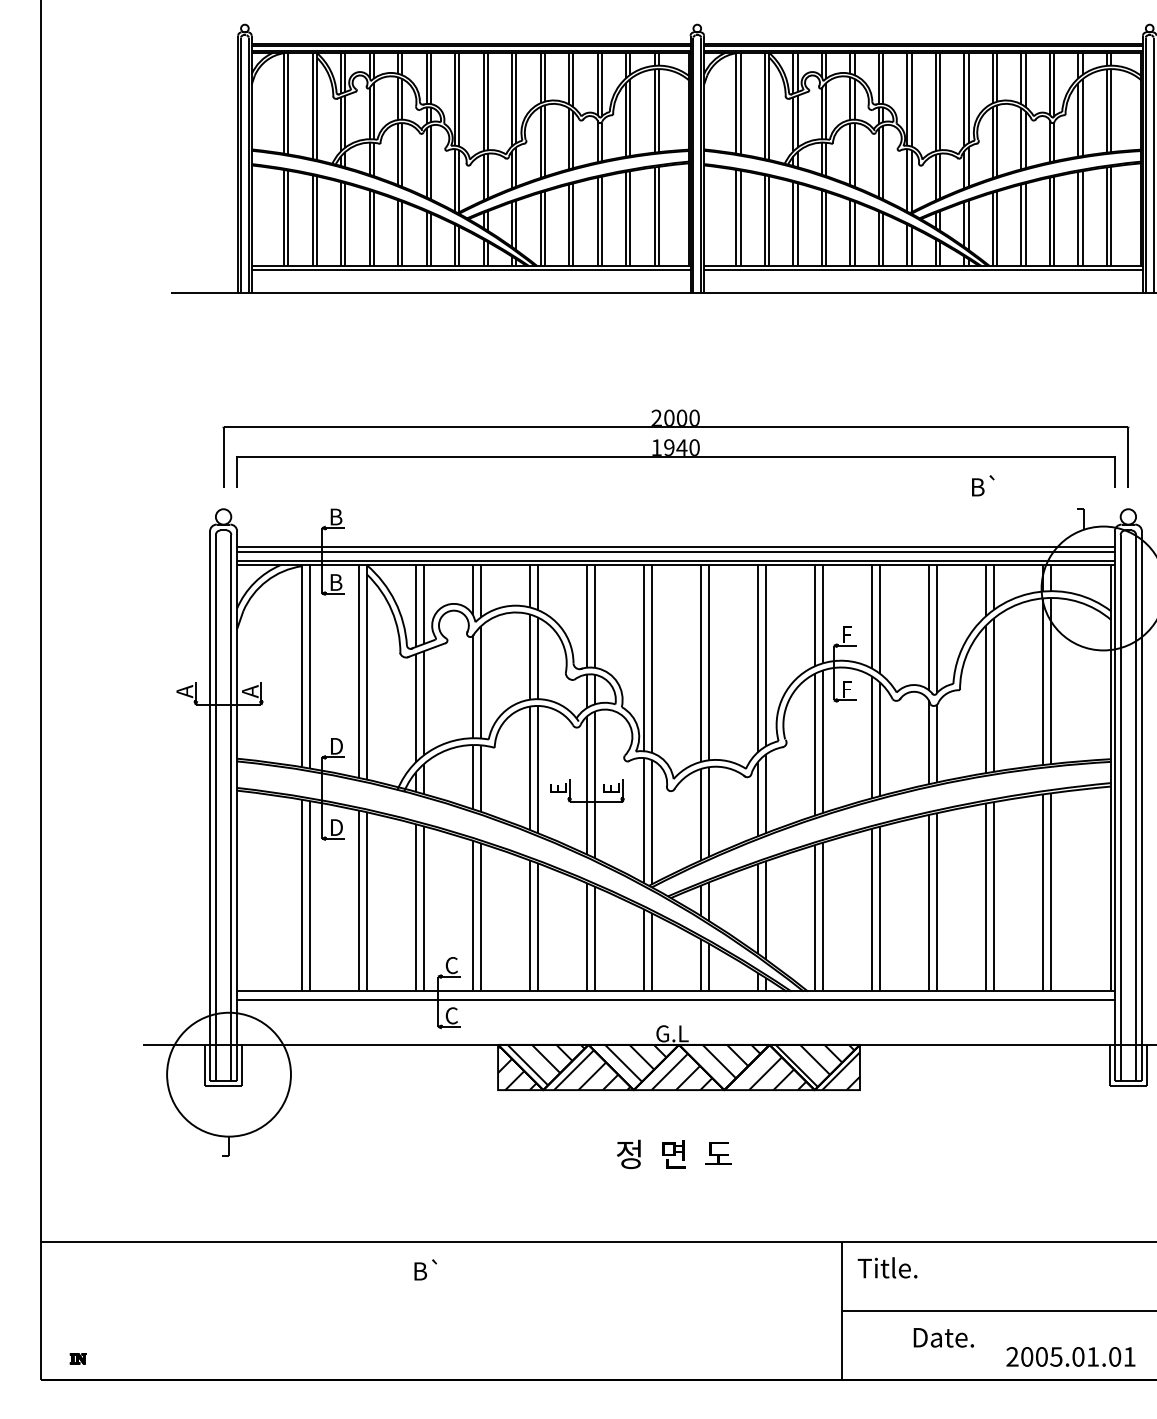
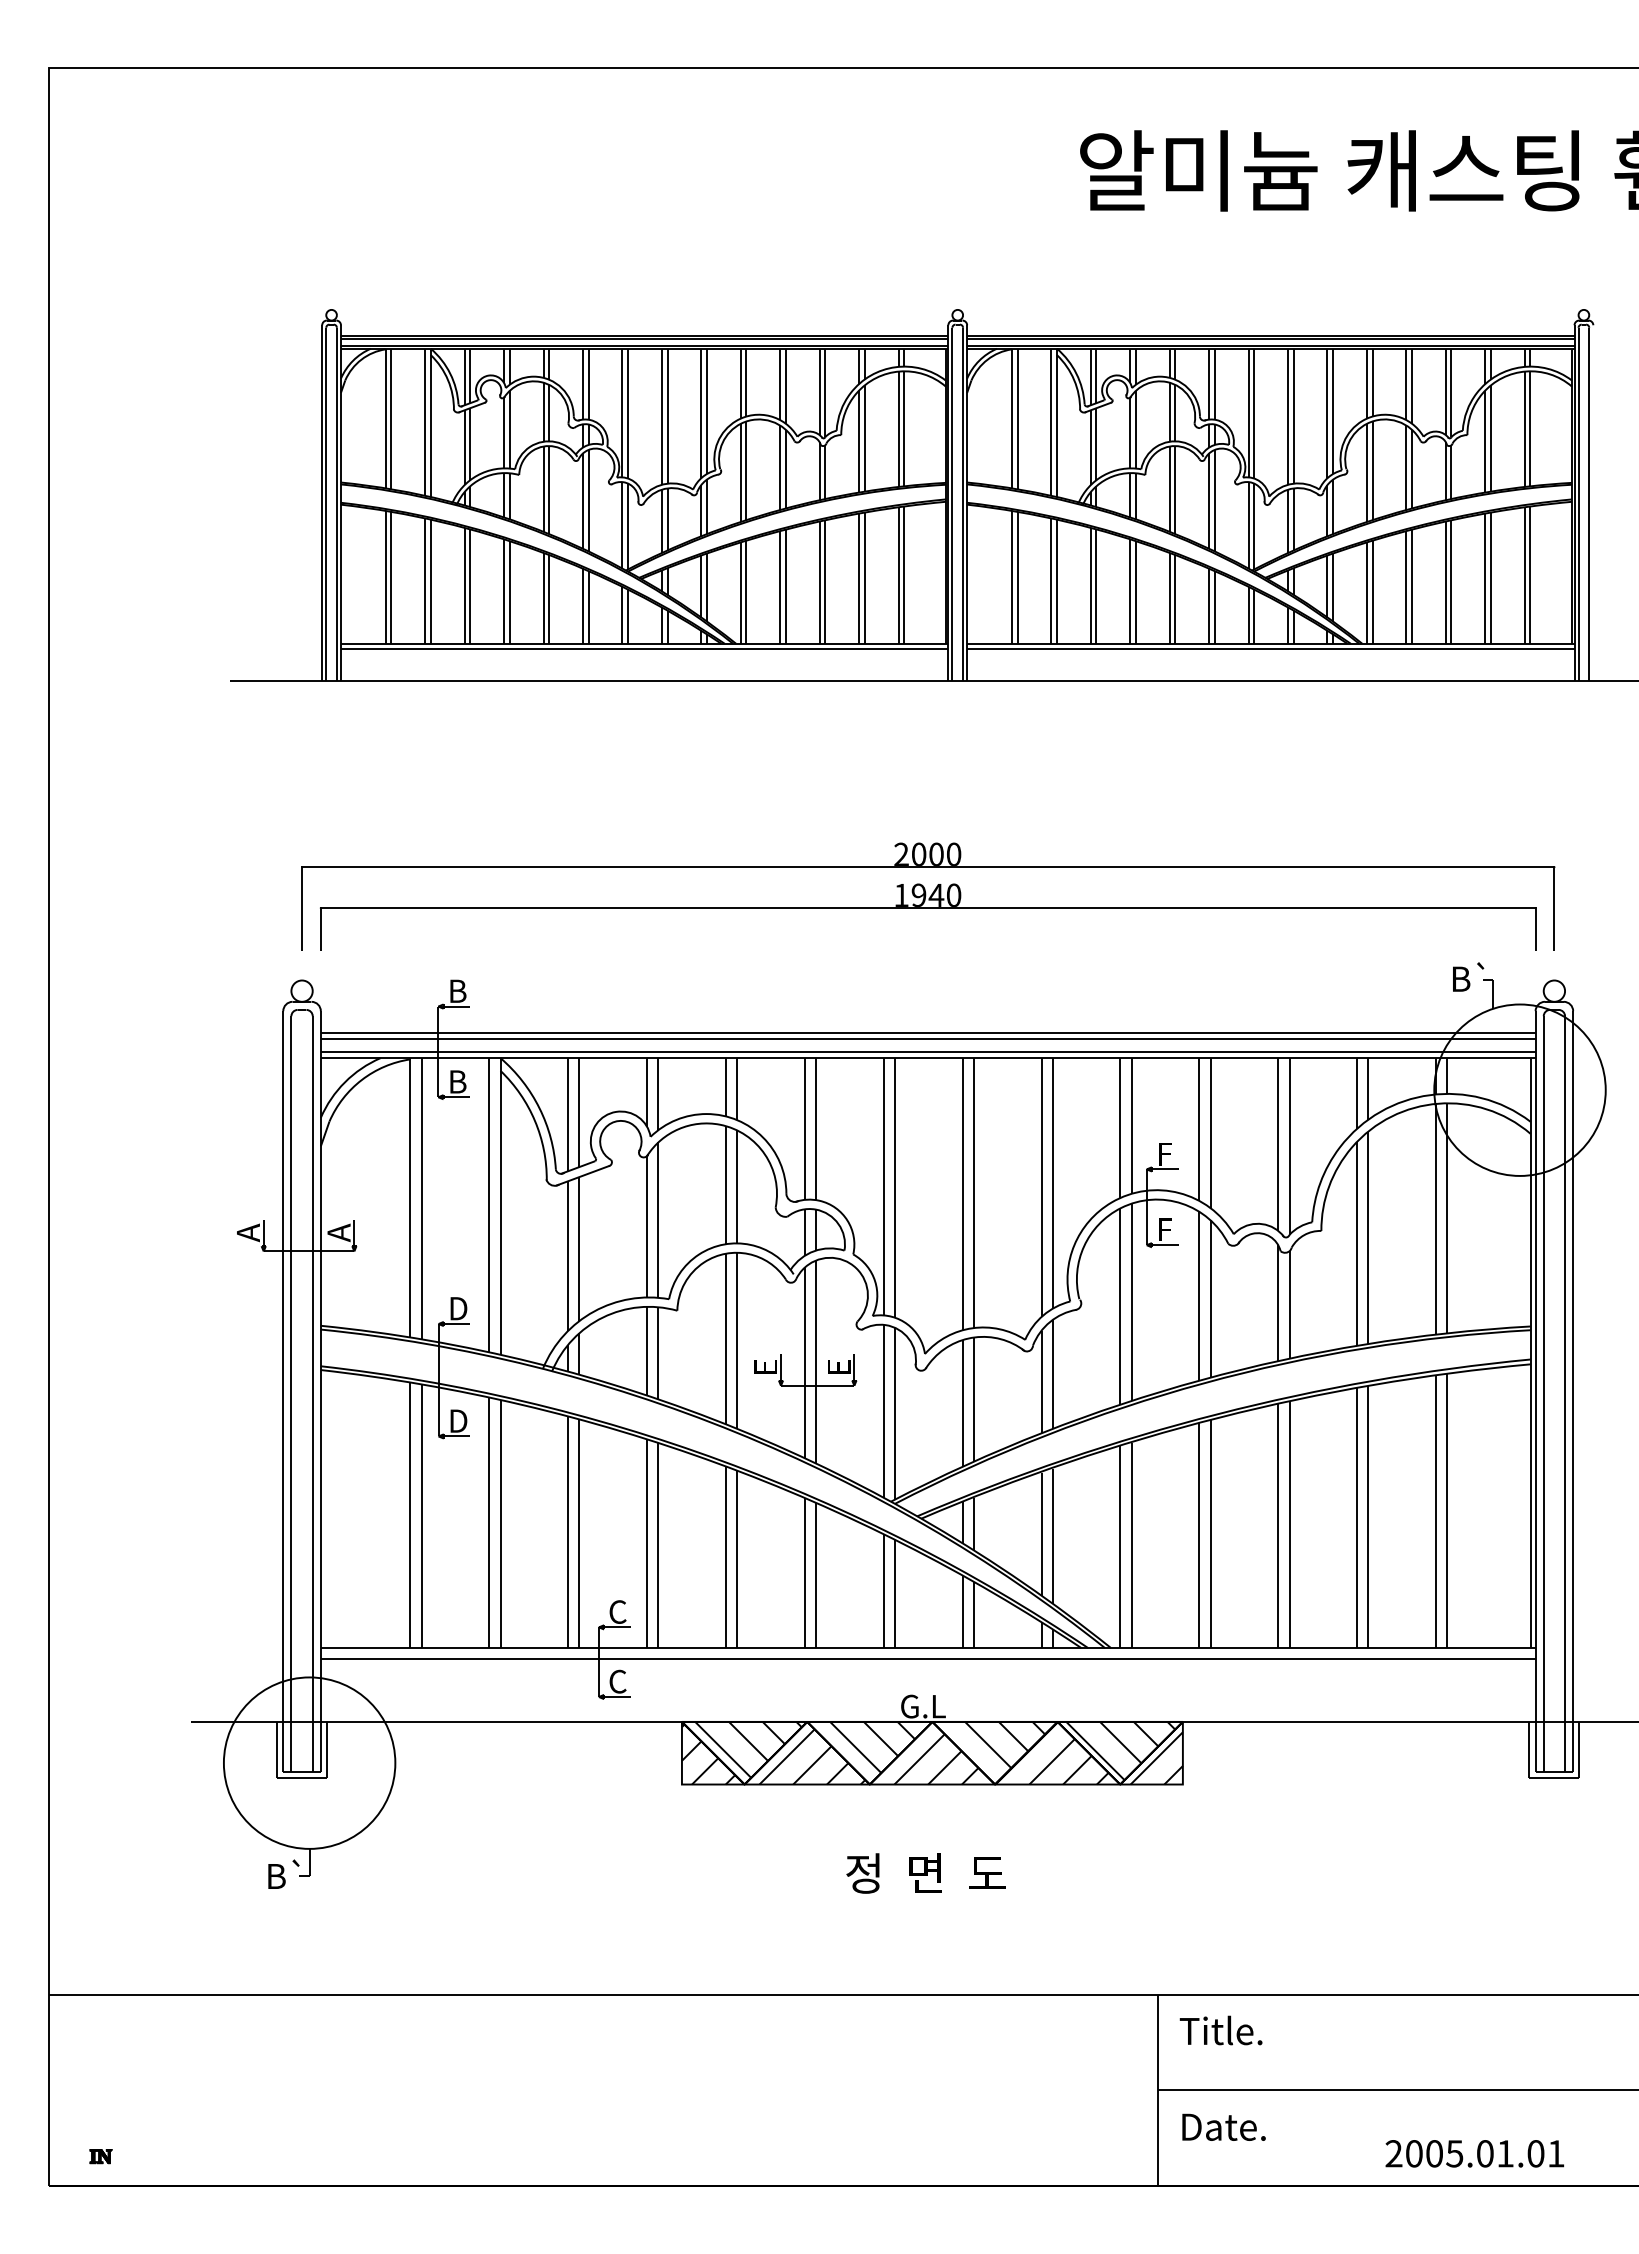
text: (983, 485) -> (1468, 976), moved
text: (425, 1269) -> (283, 1873), moved
text: (943, 1337) -> (1223, 2126), moved

